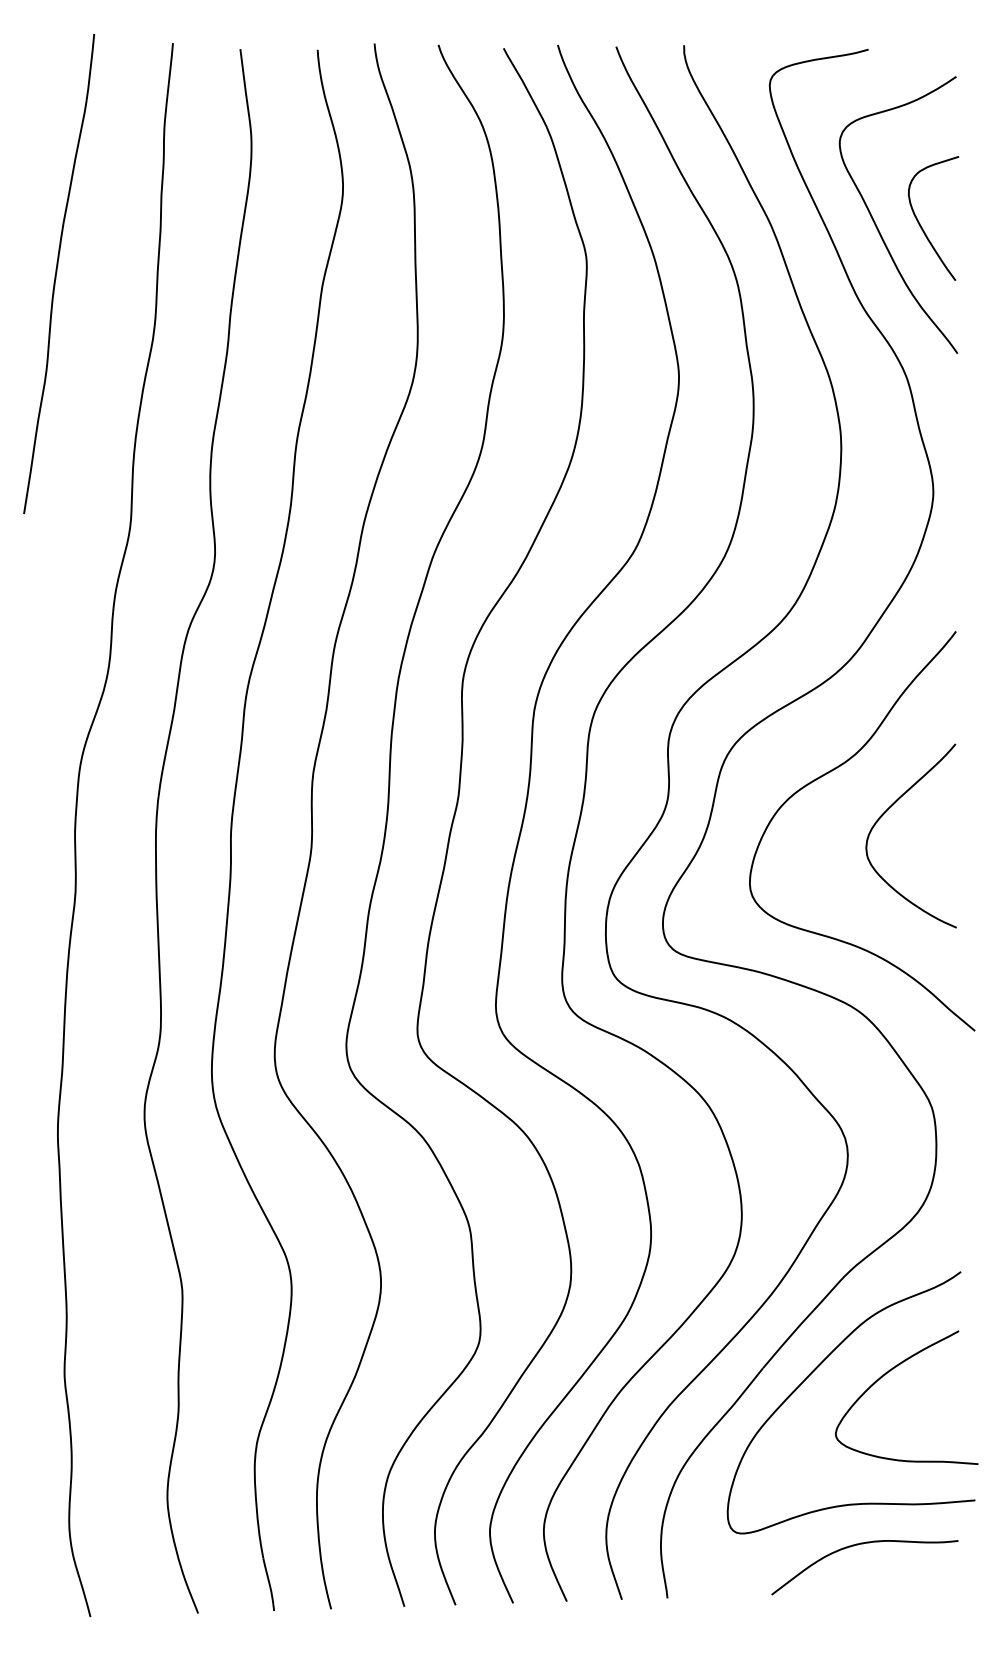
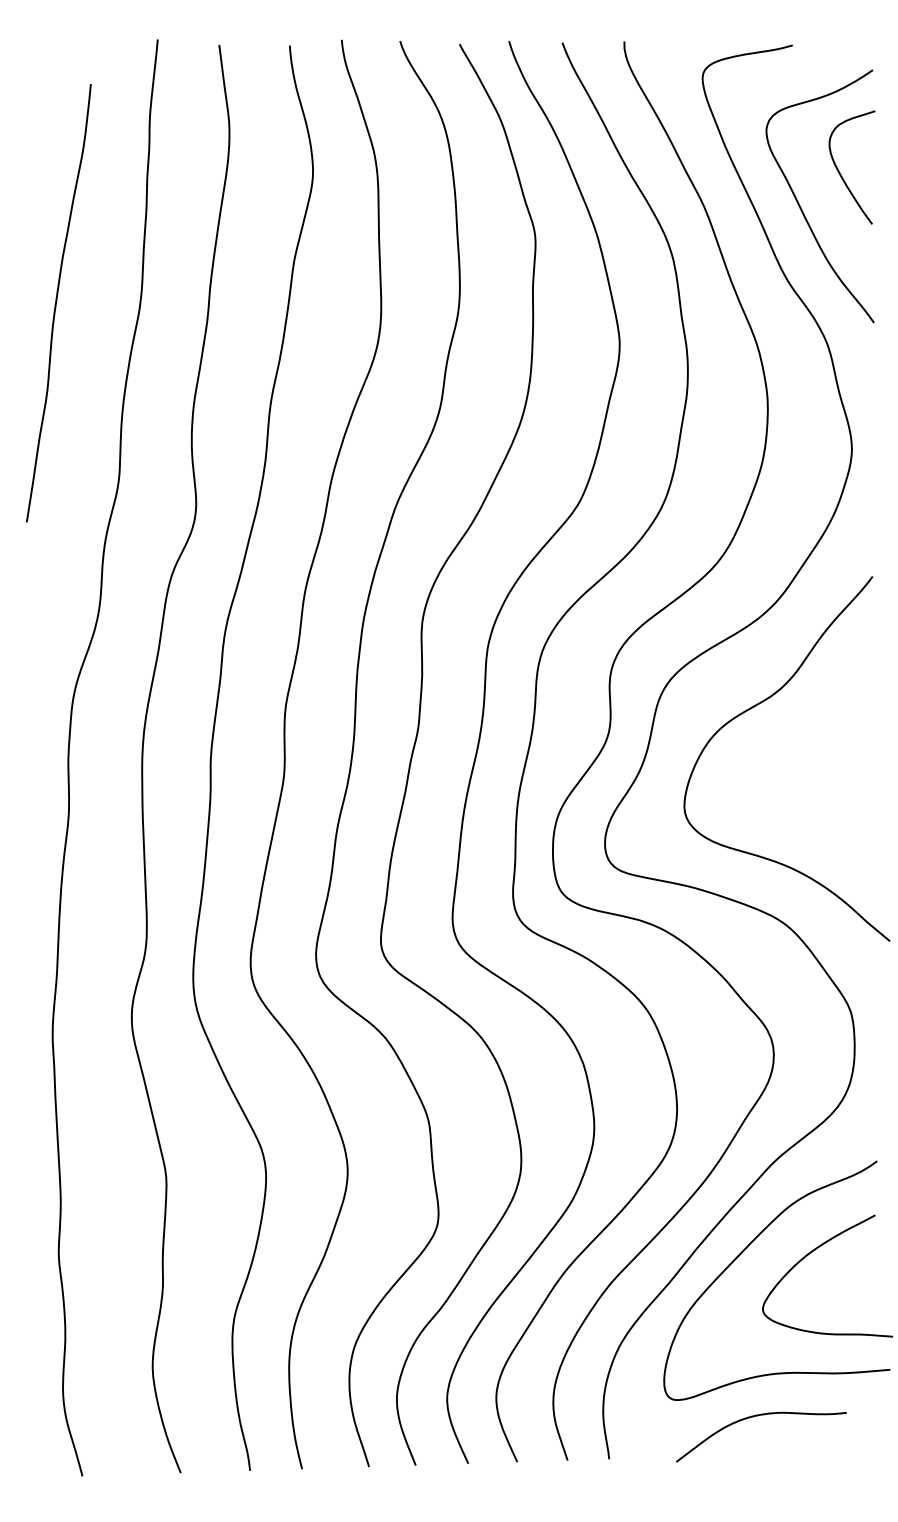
curve: (920, 223) -> (840, 172), moved
curve: (56, 274) -> (56, 303), moved
curve: (886, 812) -> (809, 741), removed
curve: (861, 1544) -> (758, 1416), moved

